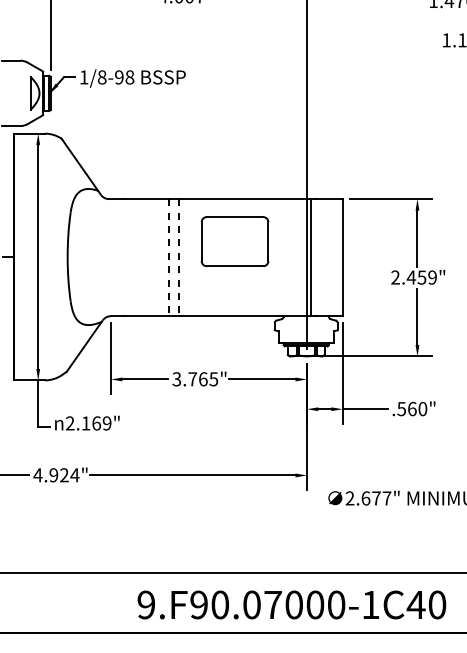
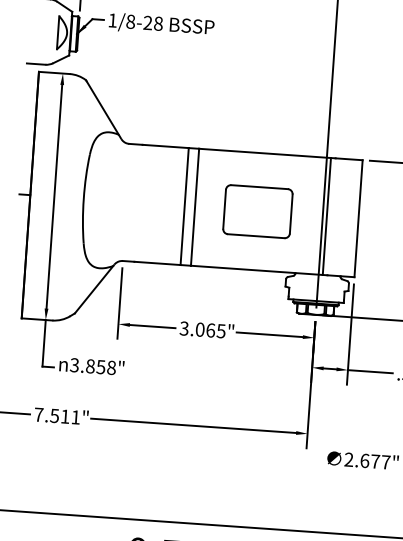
text: (119, 77) -> (148, 23), 1/8-98 -> 1/8-28
part: (234, 241) -> (257, 211), moved
line: (168, 257) -> (184, 206), dashed -> solid
line: (179, 257) -> (195, 207), dashed -> solid
text: (192, 379) -> (199, 329), 3.765" -> 3.065"
text: (88, 423) -> (92, 366), 2.169" -> 3.858"
text: (56, 475) -> (57, 416), 4.924" -> 7.511"

